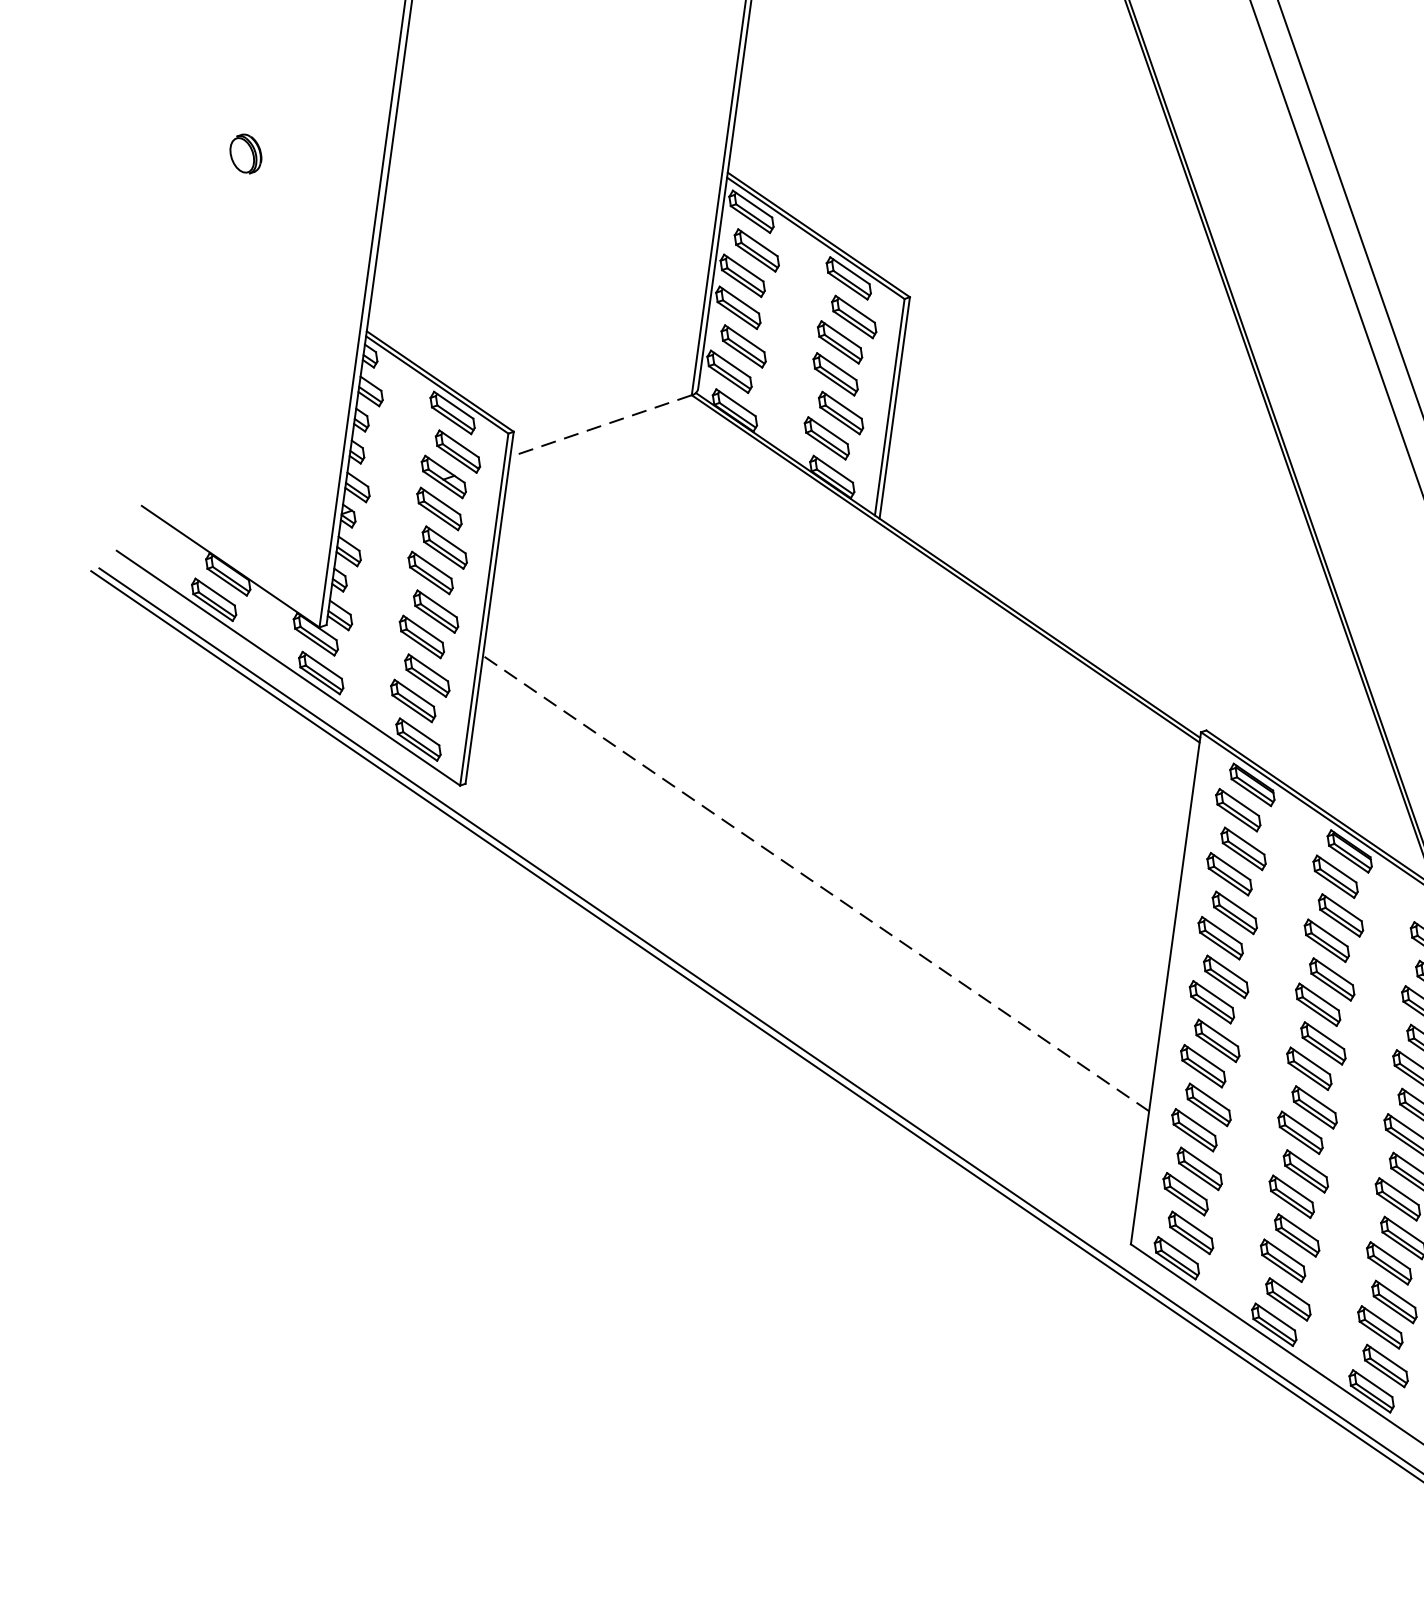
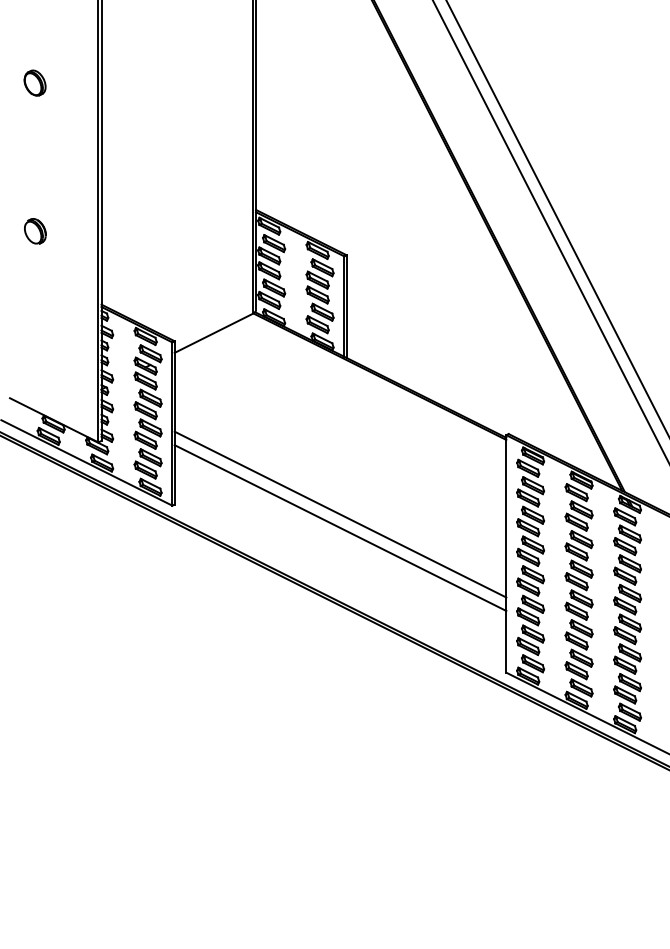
part: (246, 154) -> (35, 231), size x1.43
line: (599, 426) -> (213, 333), dashed -> solid
line: (820, 854) -> (340, 514), added
line: (816, 882) -> (340, 527), dashed -> solid

